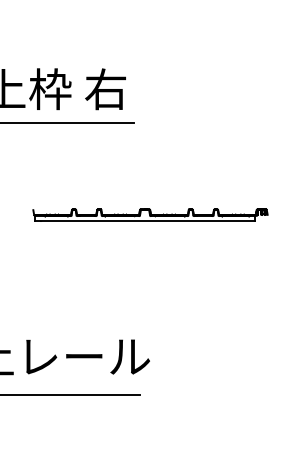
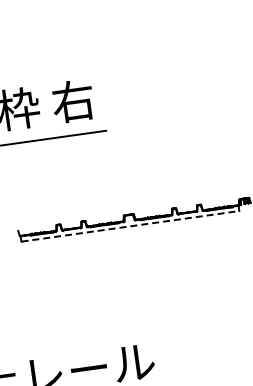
line: (145, 221) -> (130, 226), solid -> dashed

